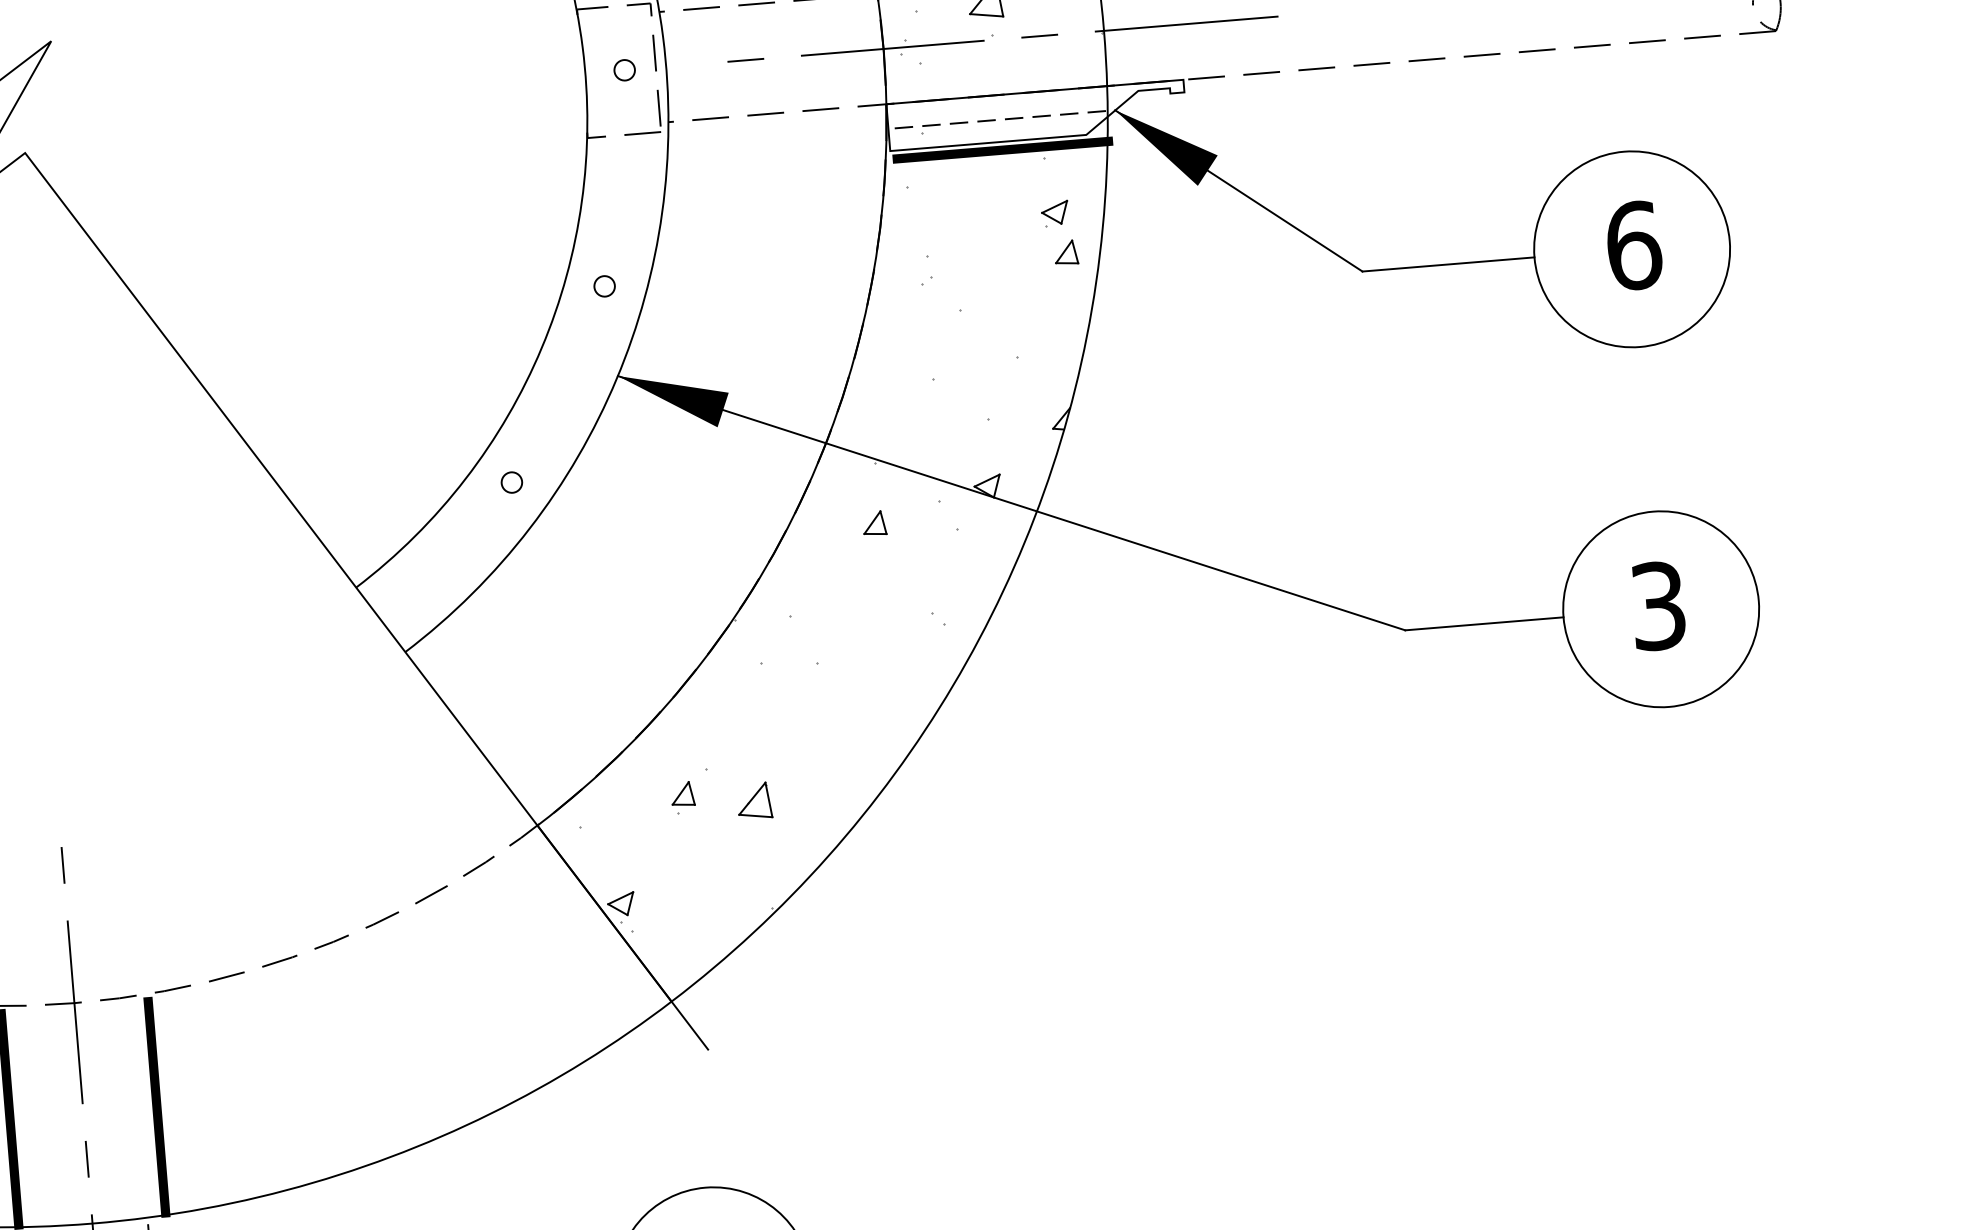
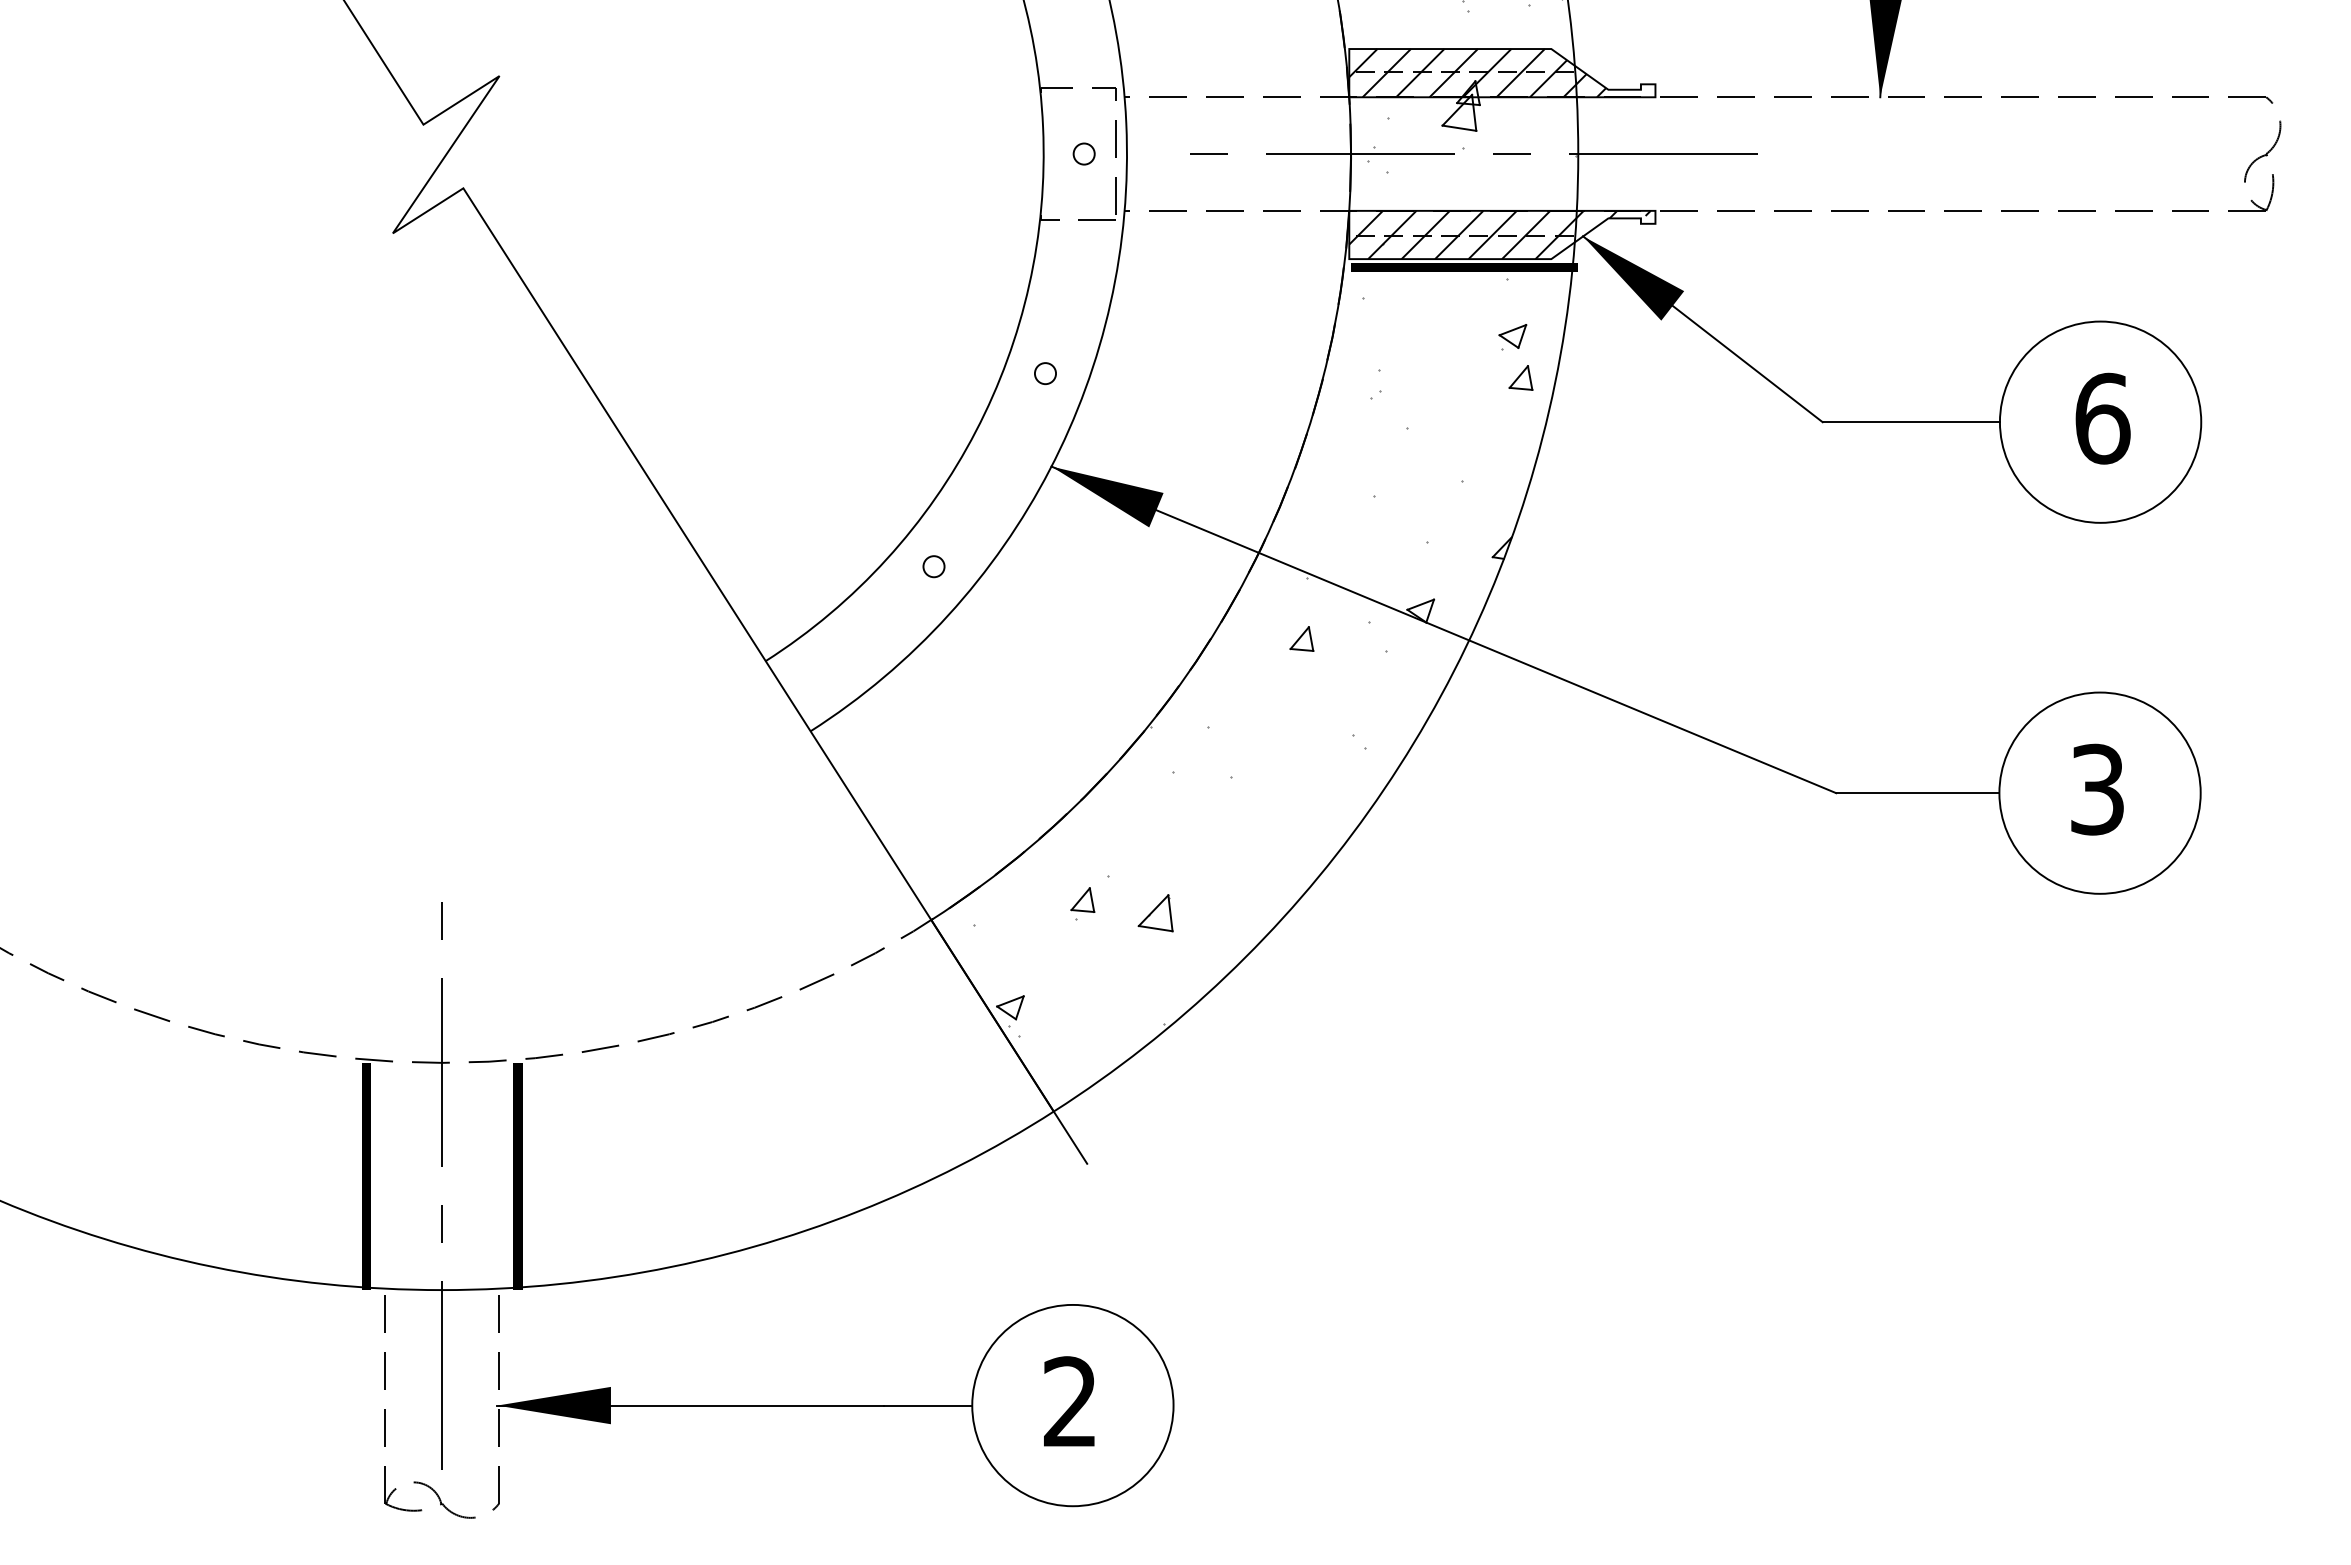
hatch: (1034, 115) -> (1499, 234), added

